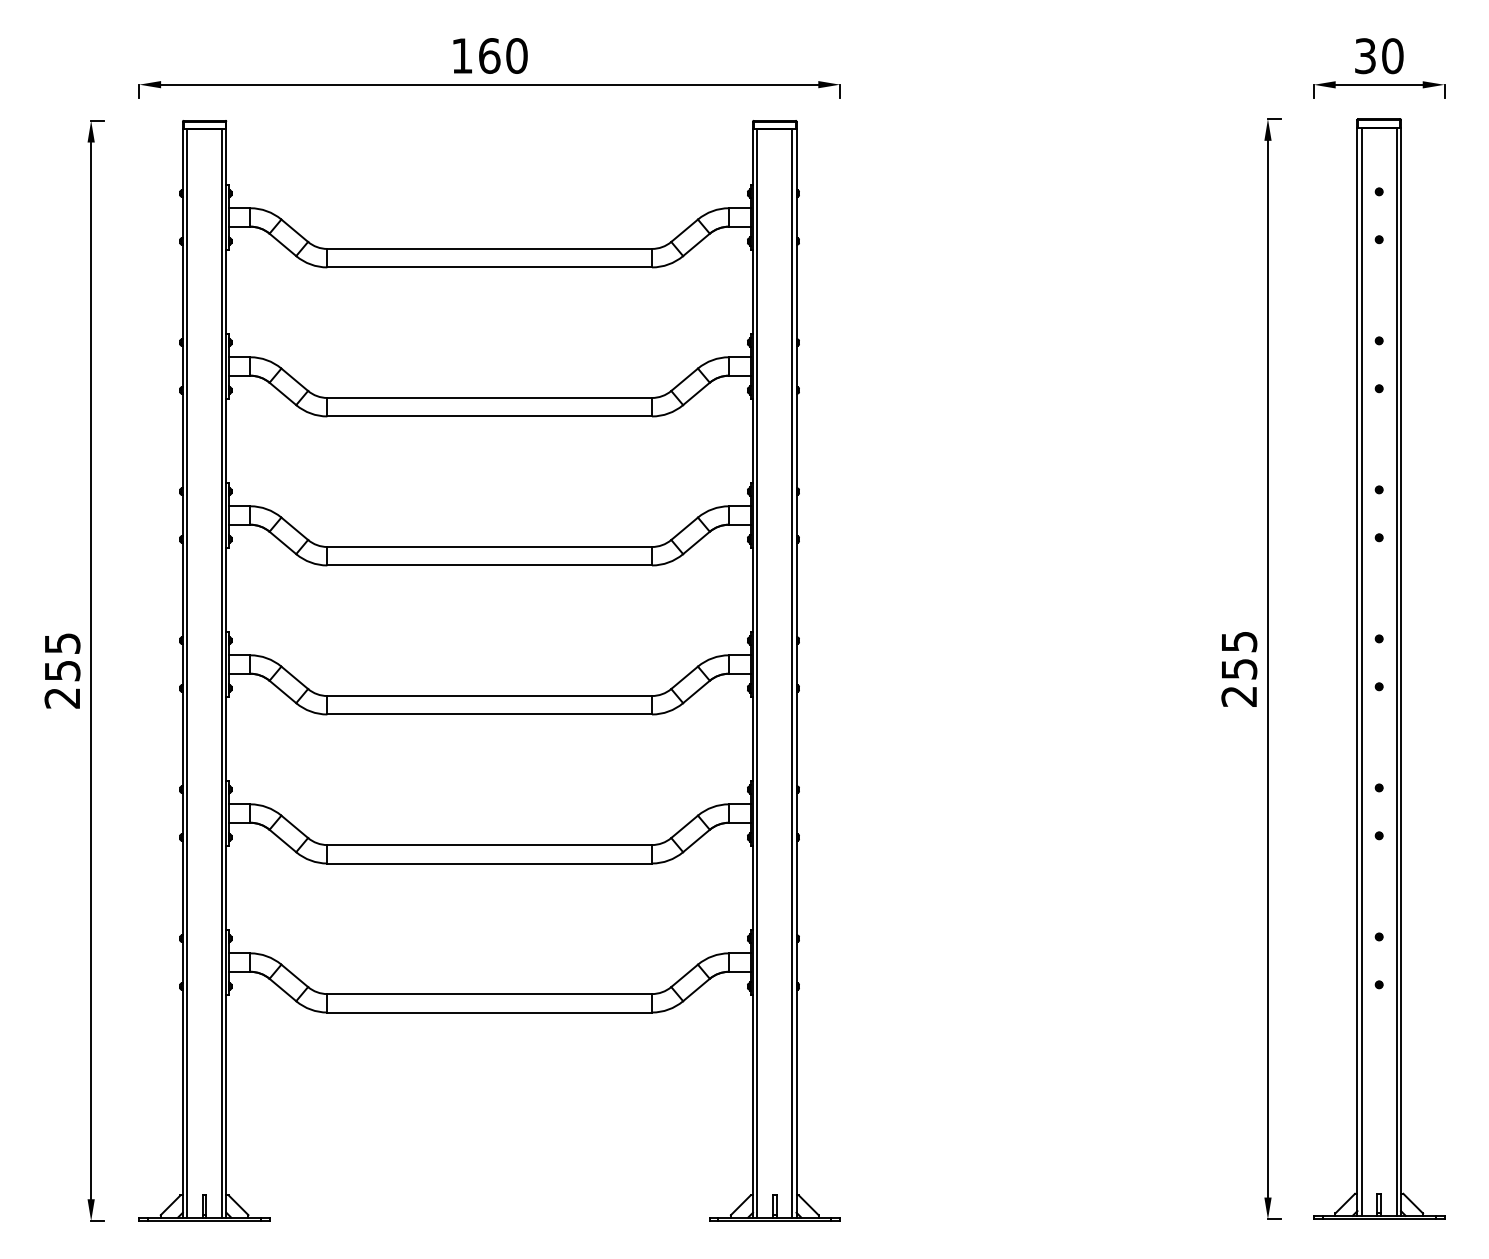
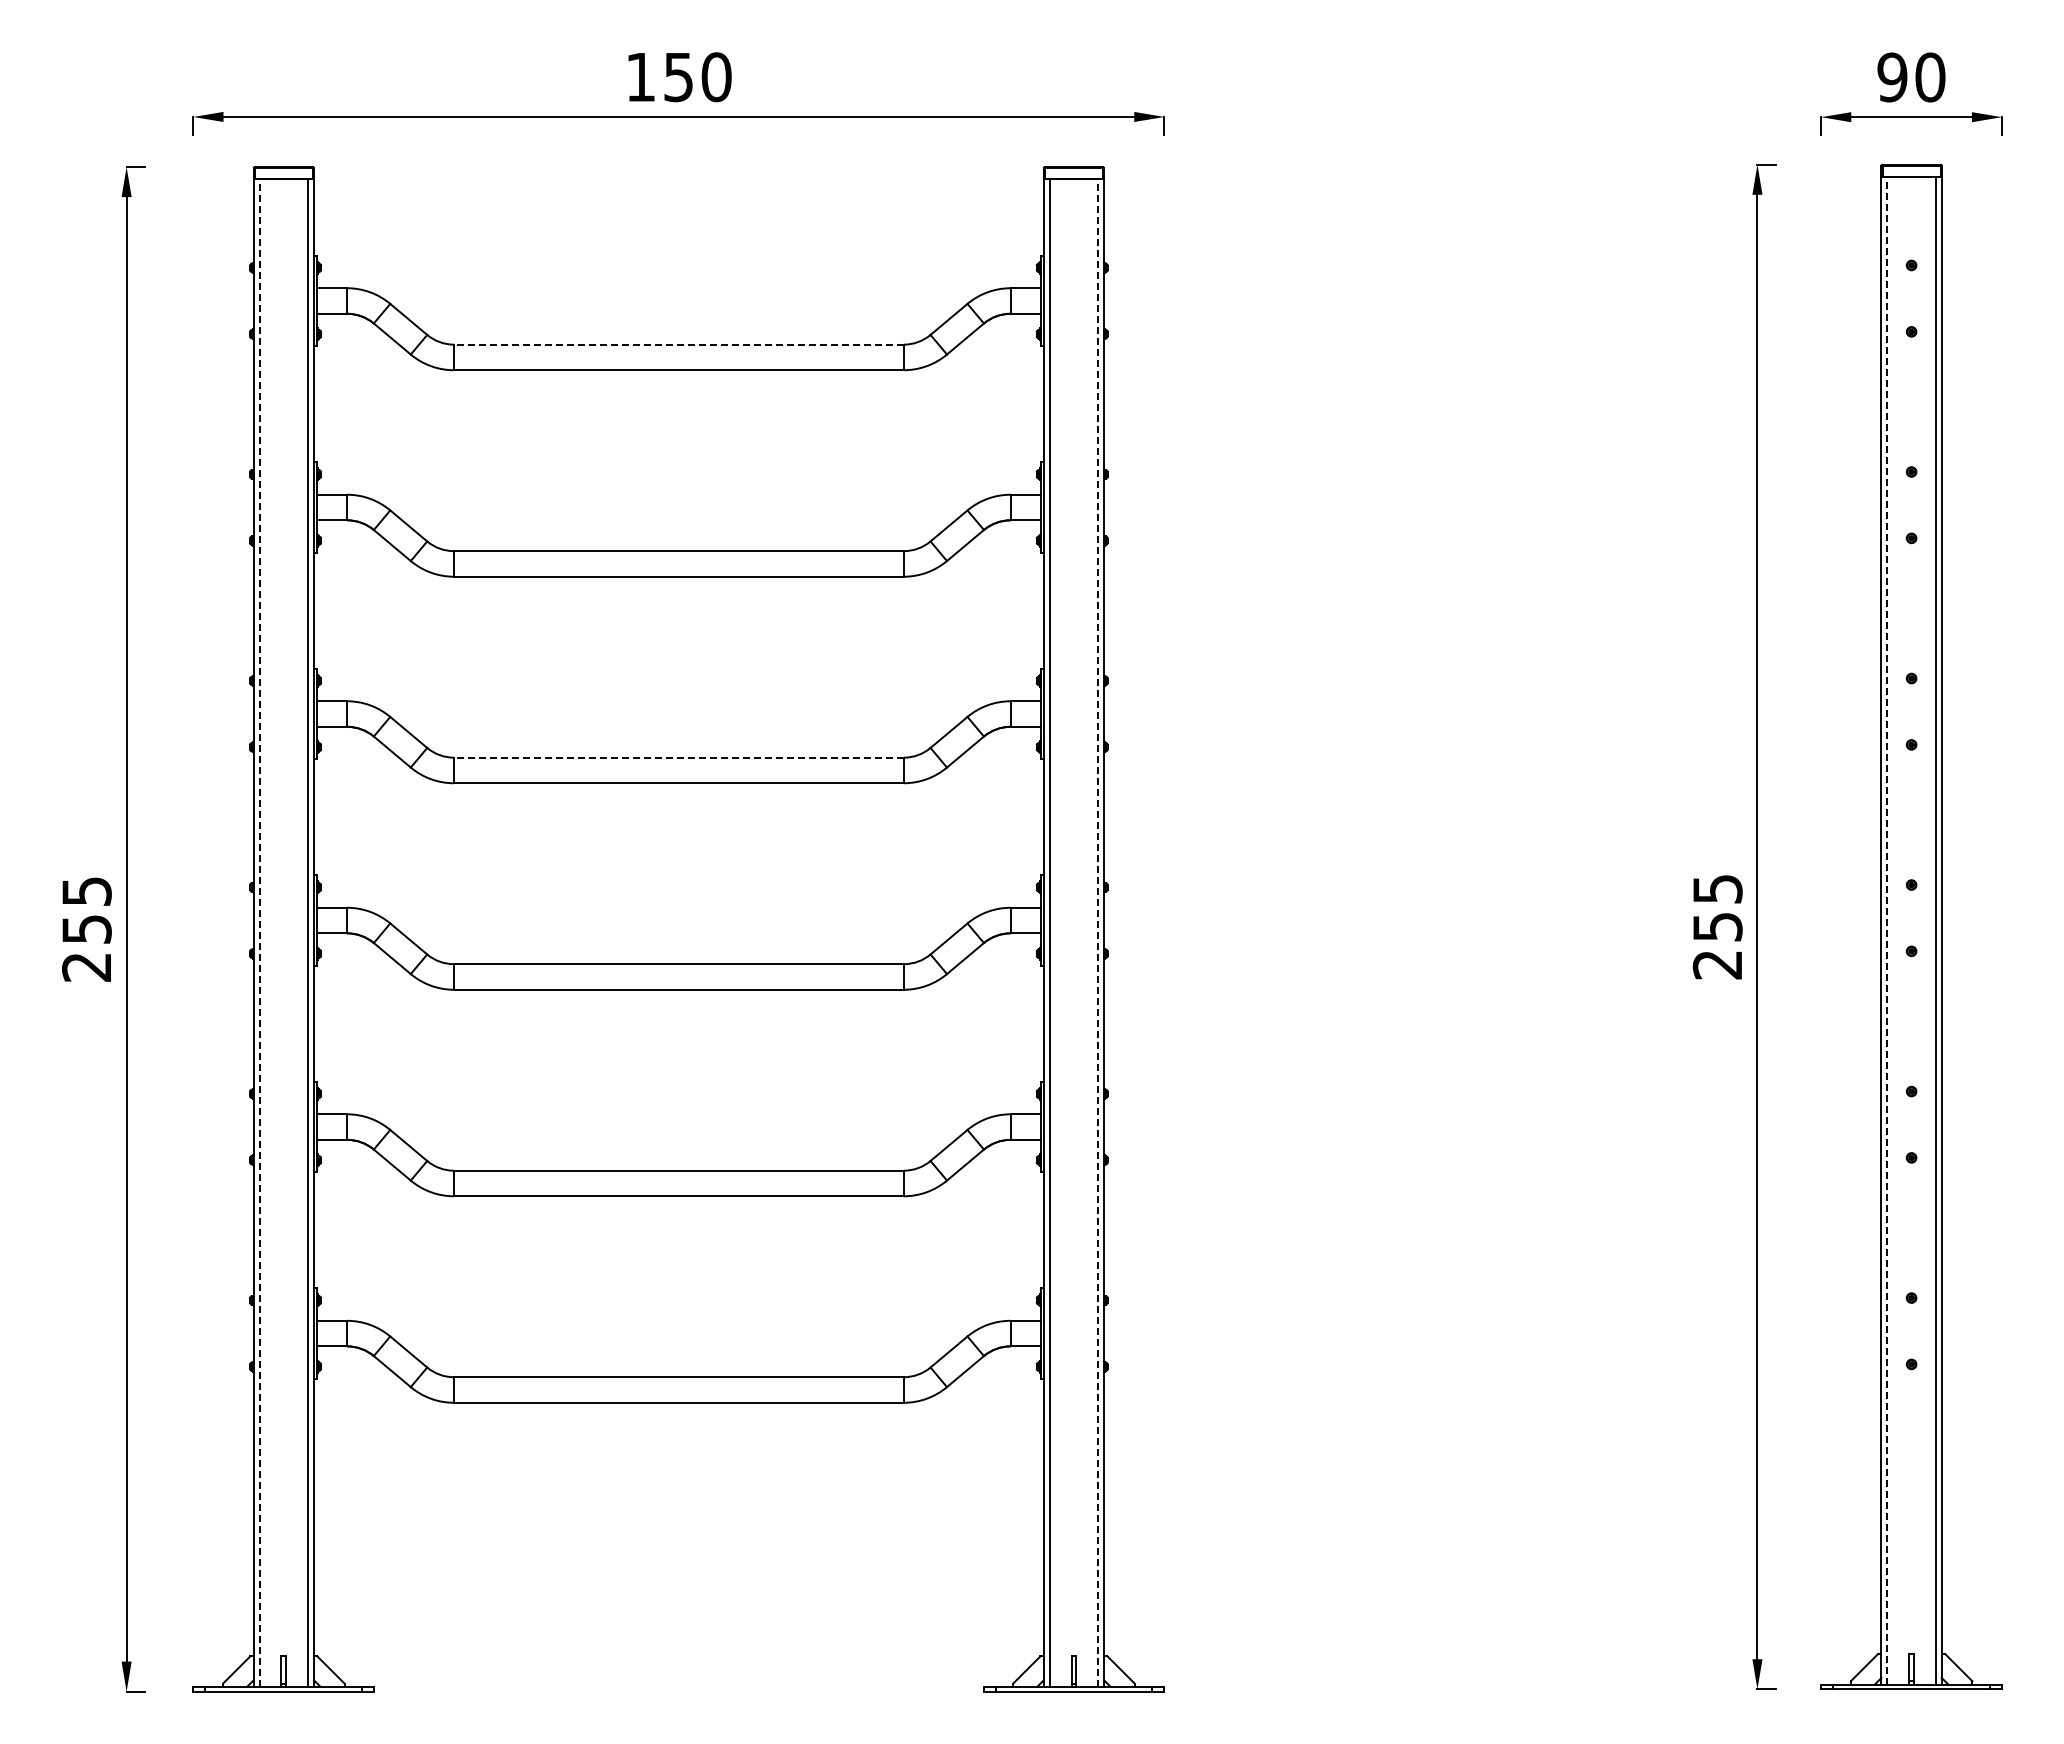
text: (490, 56) -> (679, 77), 160 -> 150
text: (1365, 56) -> (1892, 77), 30 -> 90
line: (489, 248) -> (678, 344), solid -> dashed
line: (489, 546) -> (678, 757), solid -> dashed
line: (1361, 671) -> (1887, 930), solid -> dashed
line: (187, 673) -> (259, 932), solid -> dashed
line: (792, 673) -> (1098, 932), solid -> dashed

